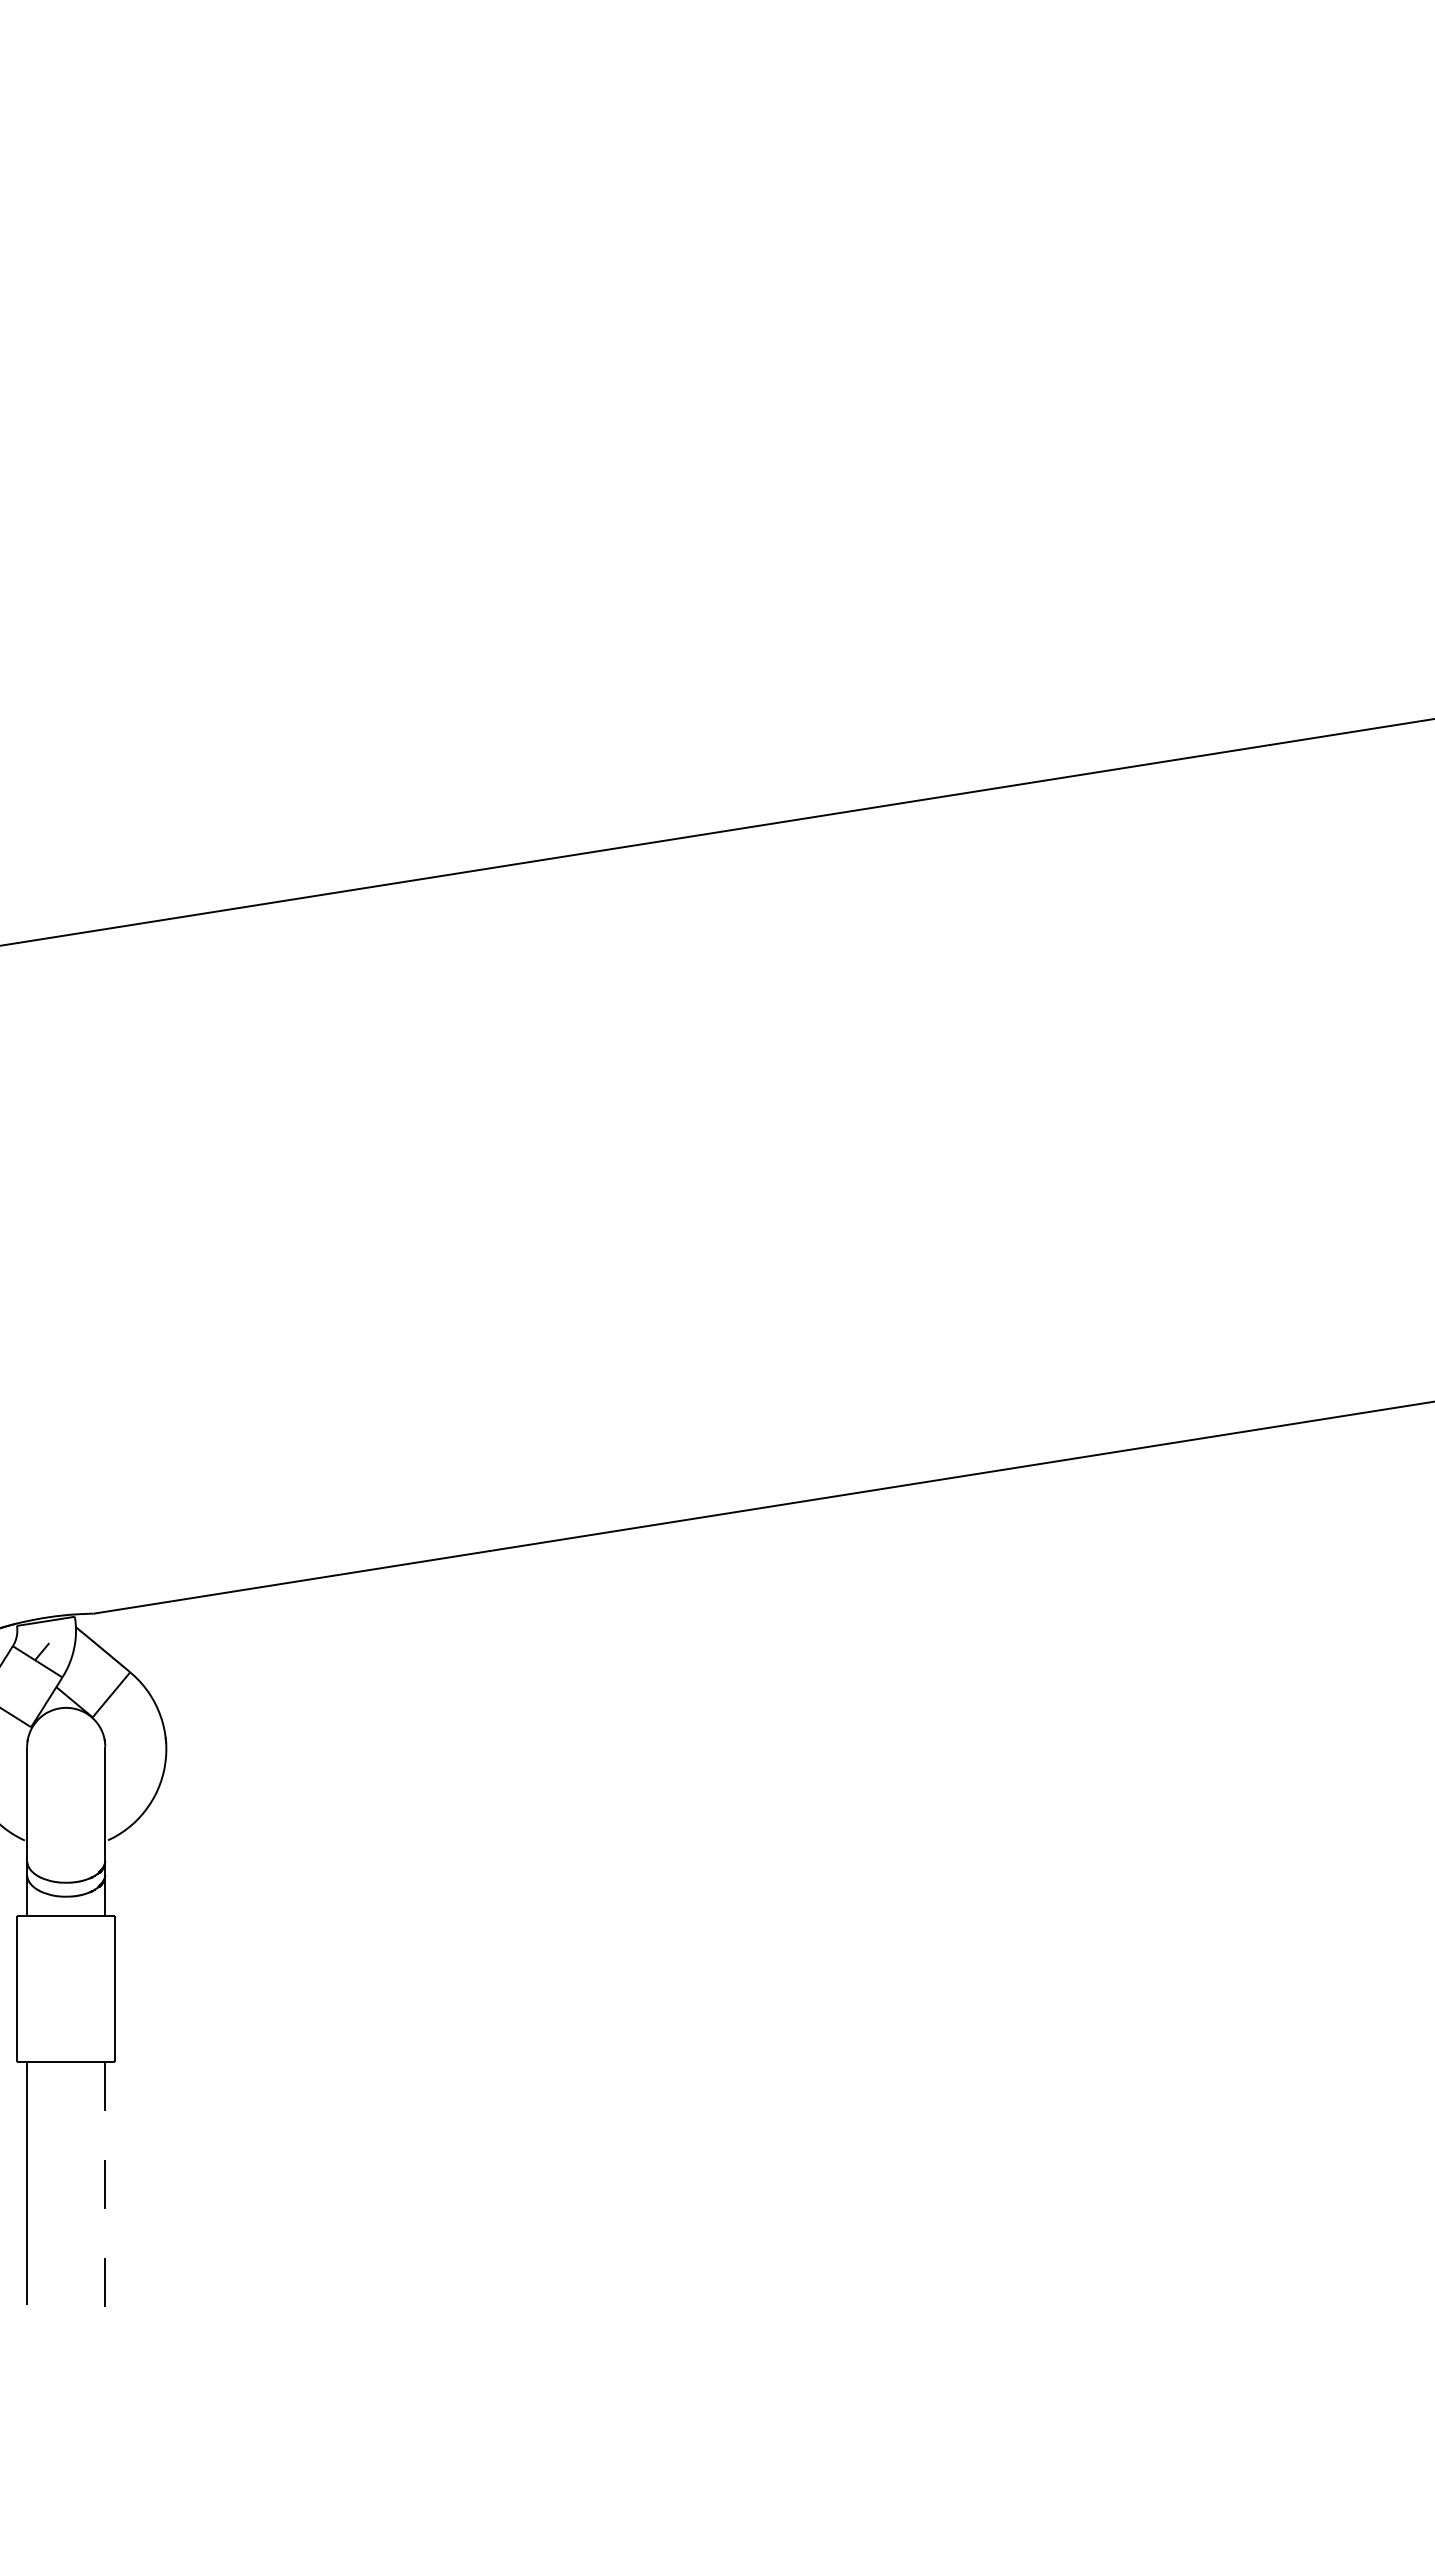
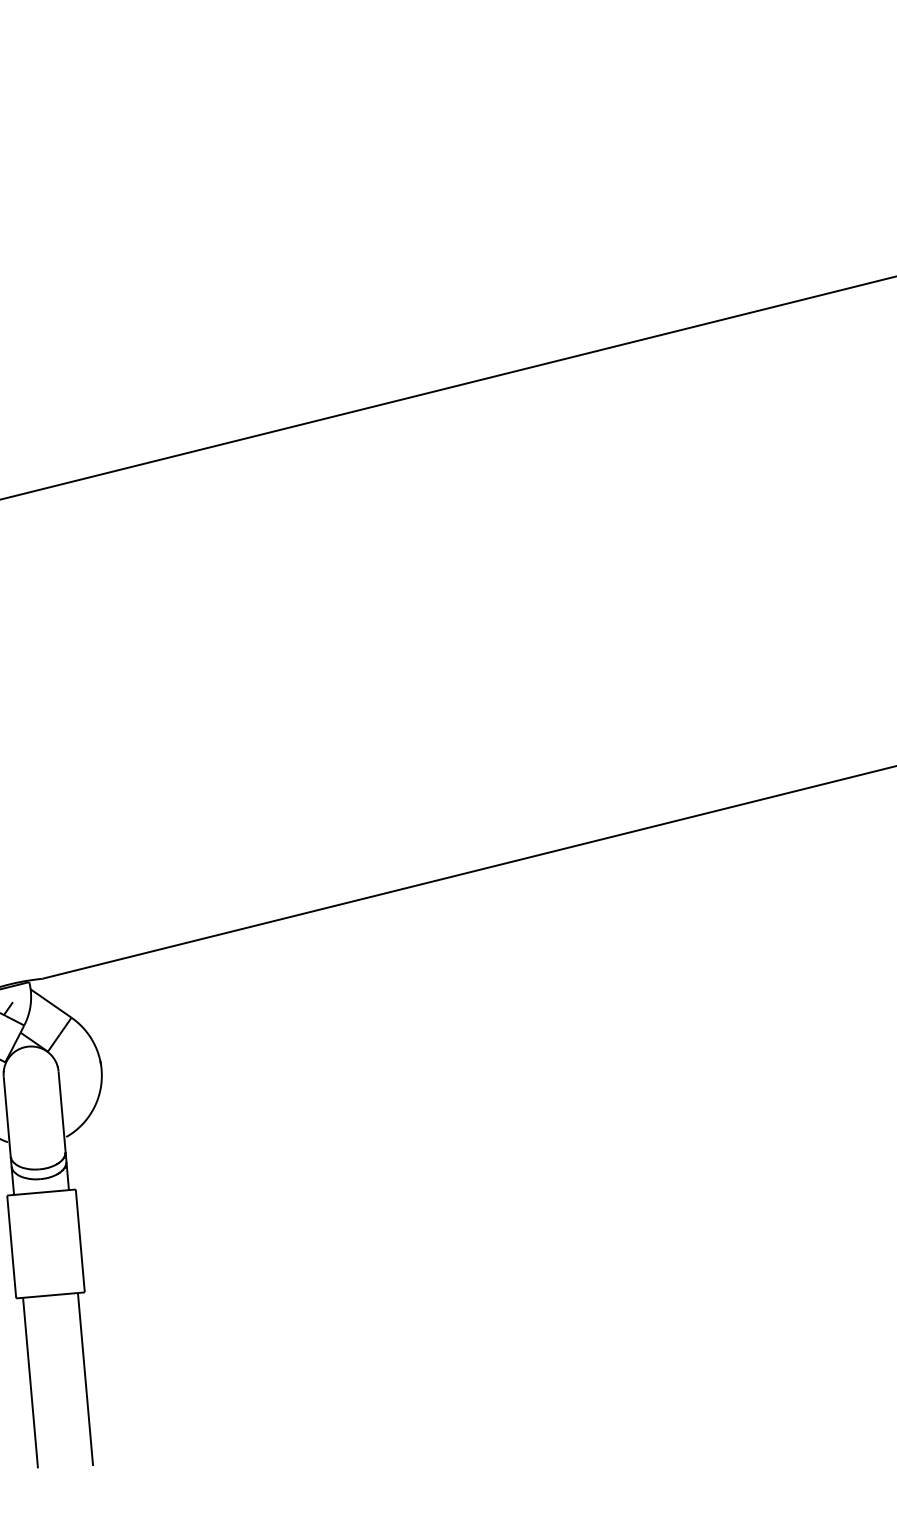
line: (105, 2186) -> (85, 1380), dashed -> solid

